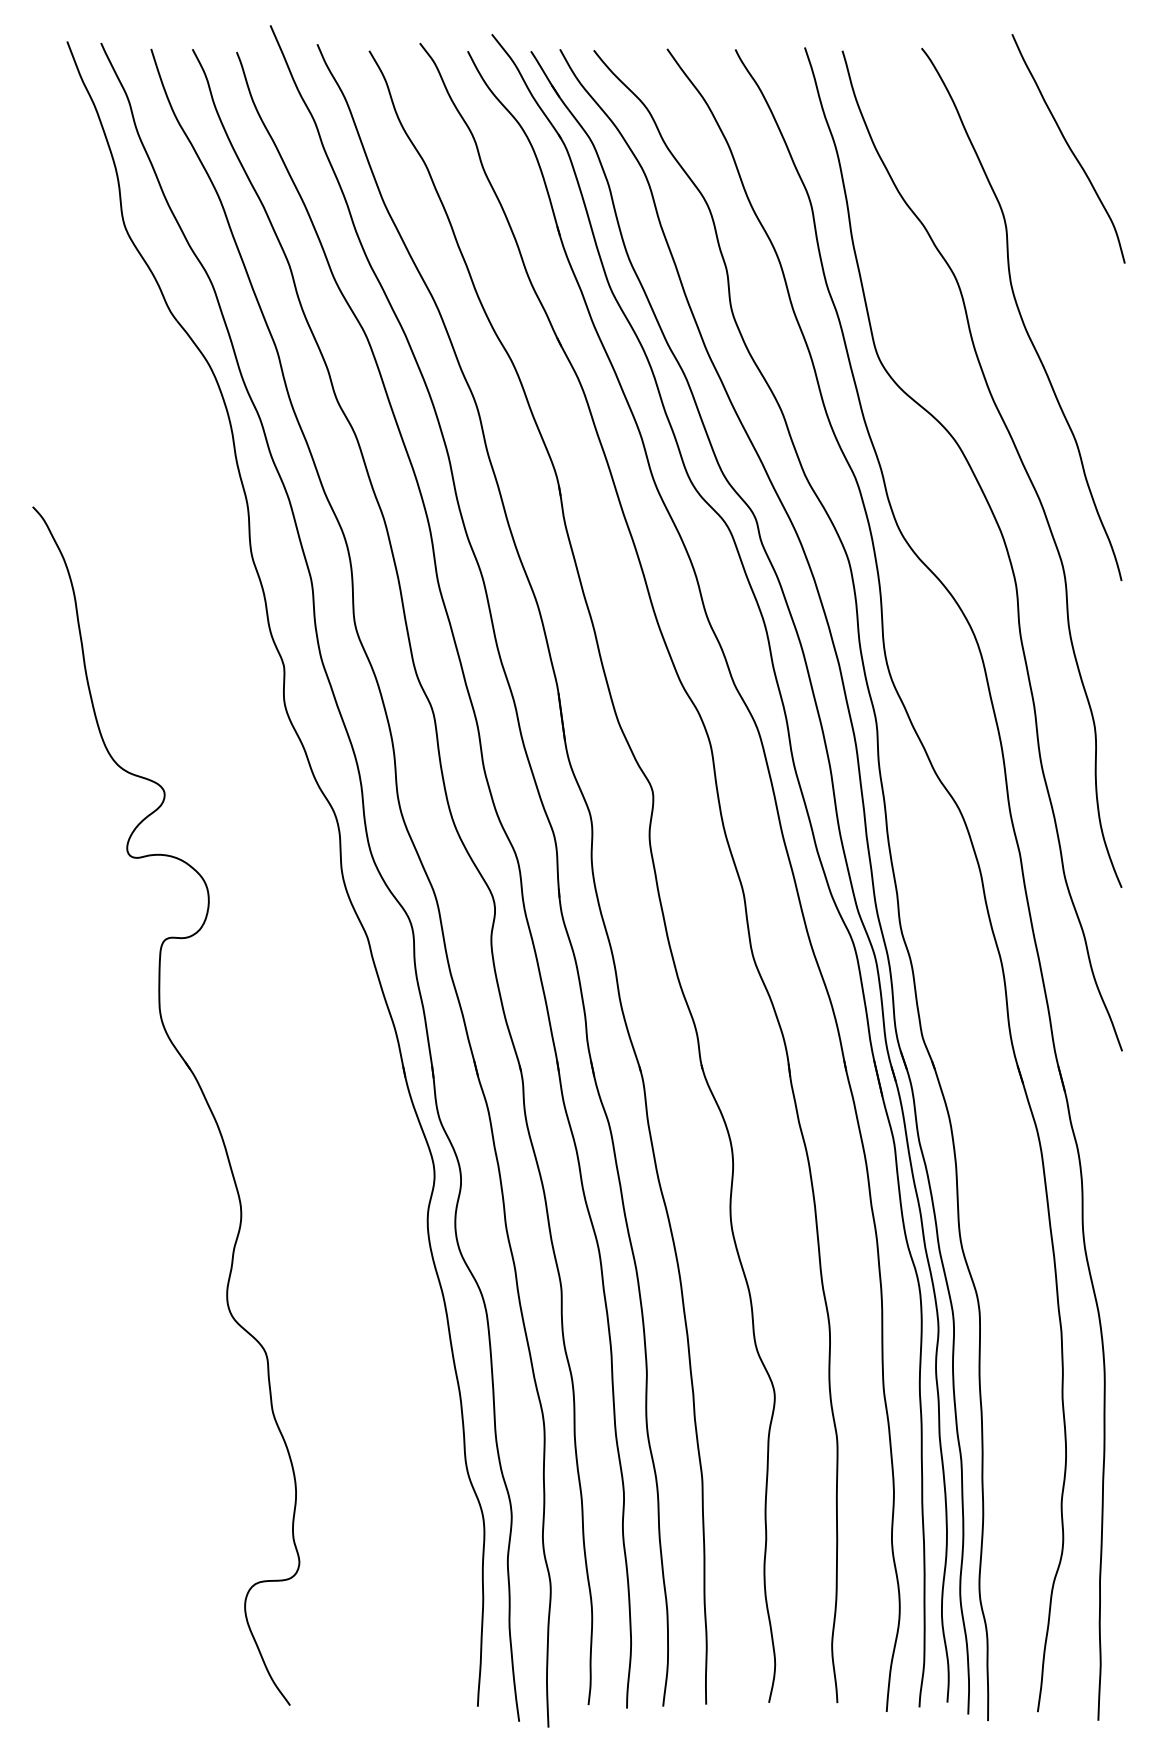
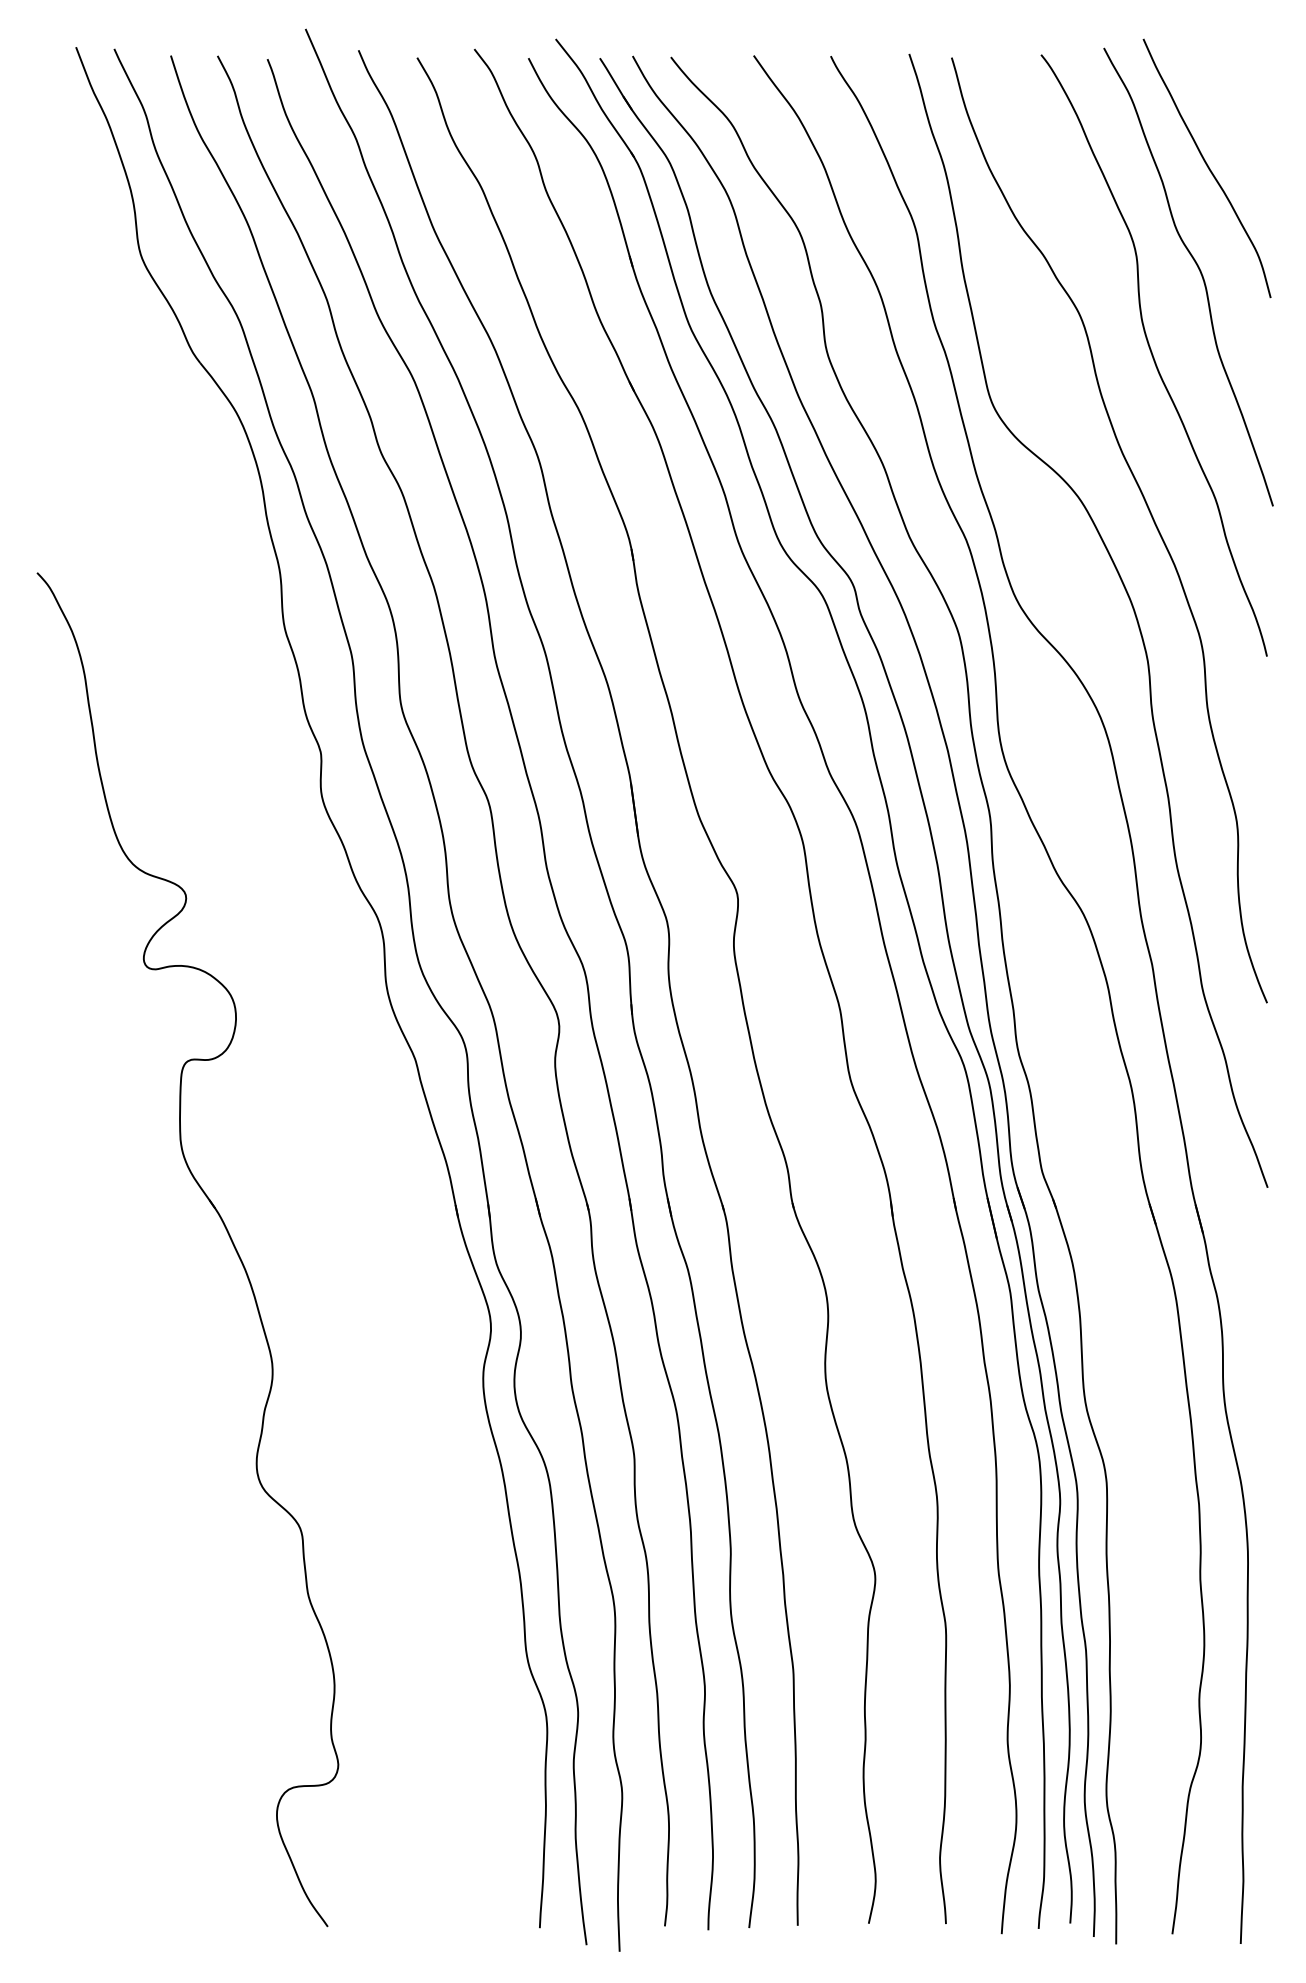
curve: (1061, 240) -> (1199, 271), added

